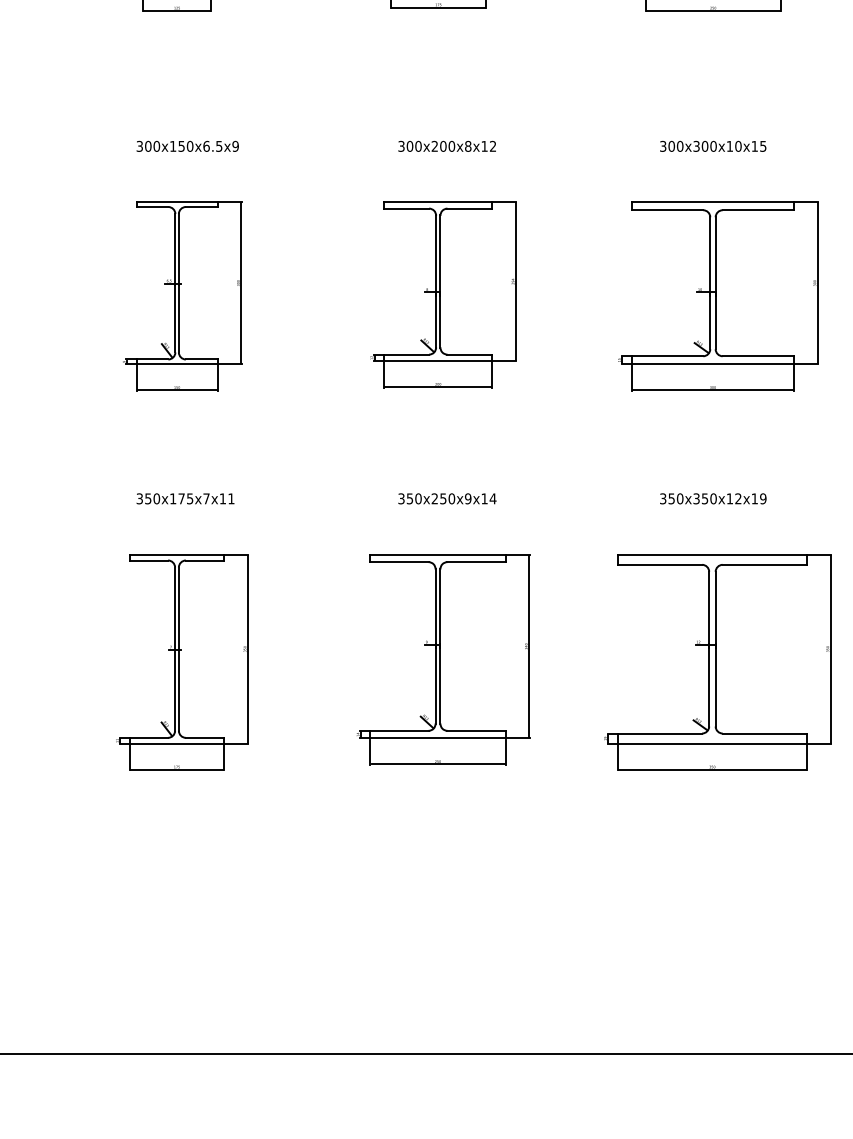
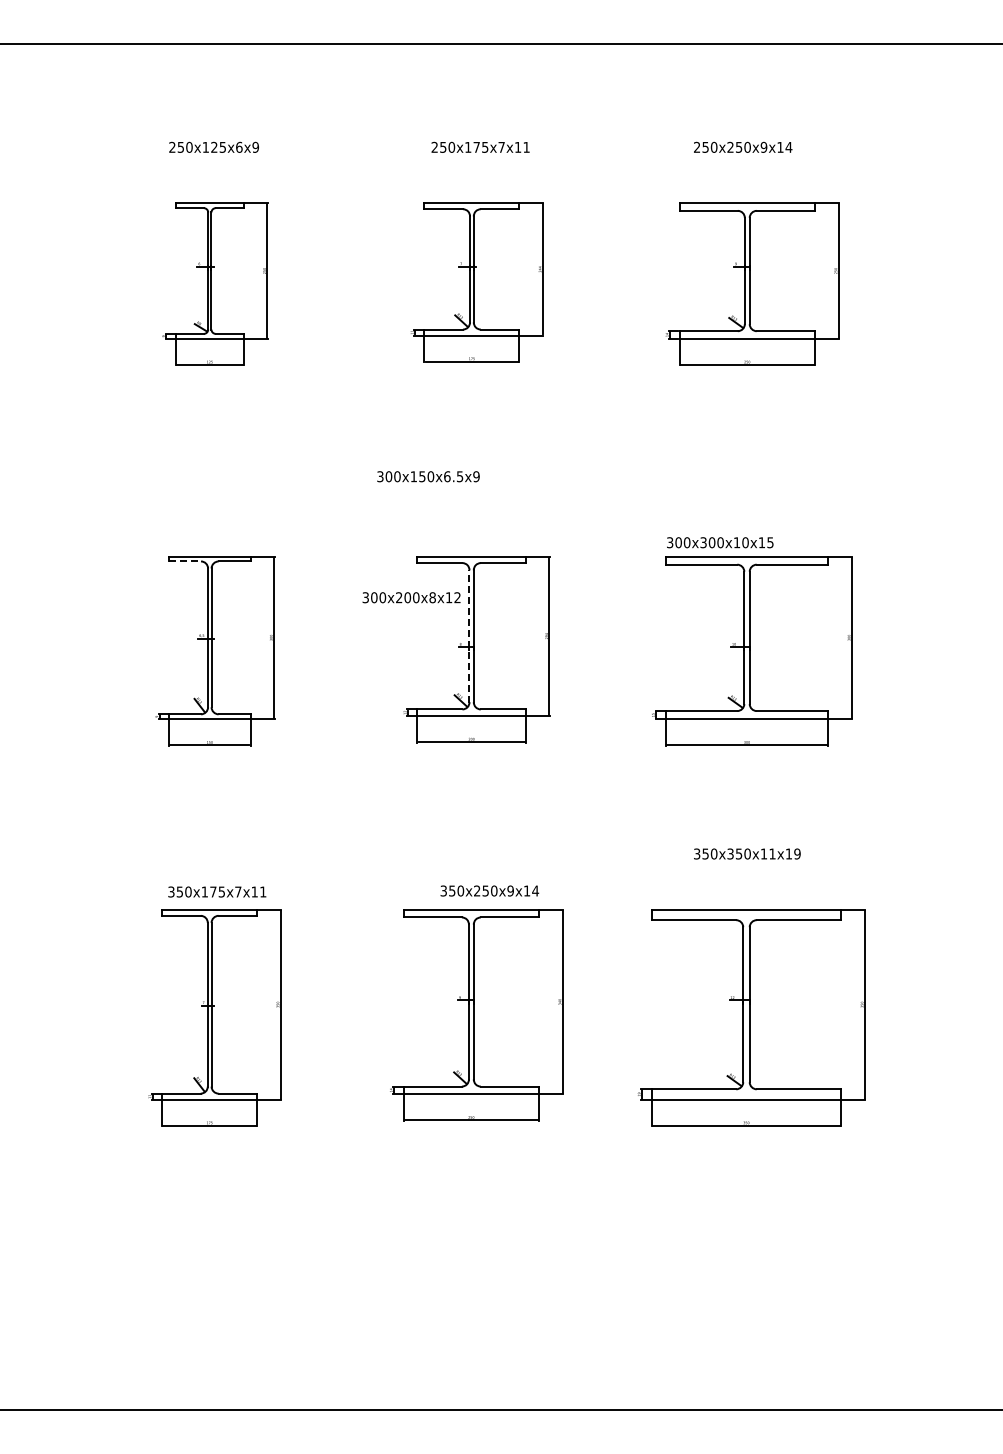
text: (187, 146) -> (428, 476), moved
text: (447, 146) -> (411, 597), moved
text: (713, 146) -> (720, 542), moved
line: (152, 207) -> (185, 561), solid -> dashed
line: (436, 280) -> (469, 635), solid -> dashed
text: (185, 498) -> (217, 891), moved
text: (447, 498) -> (489, 890), moved
text: (738, 498) -> (772, 853), 350x350x12x19 -> 350x350x11x19

